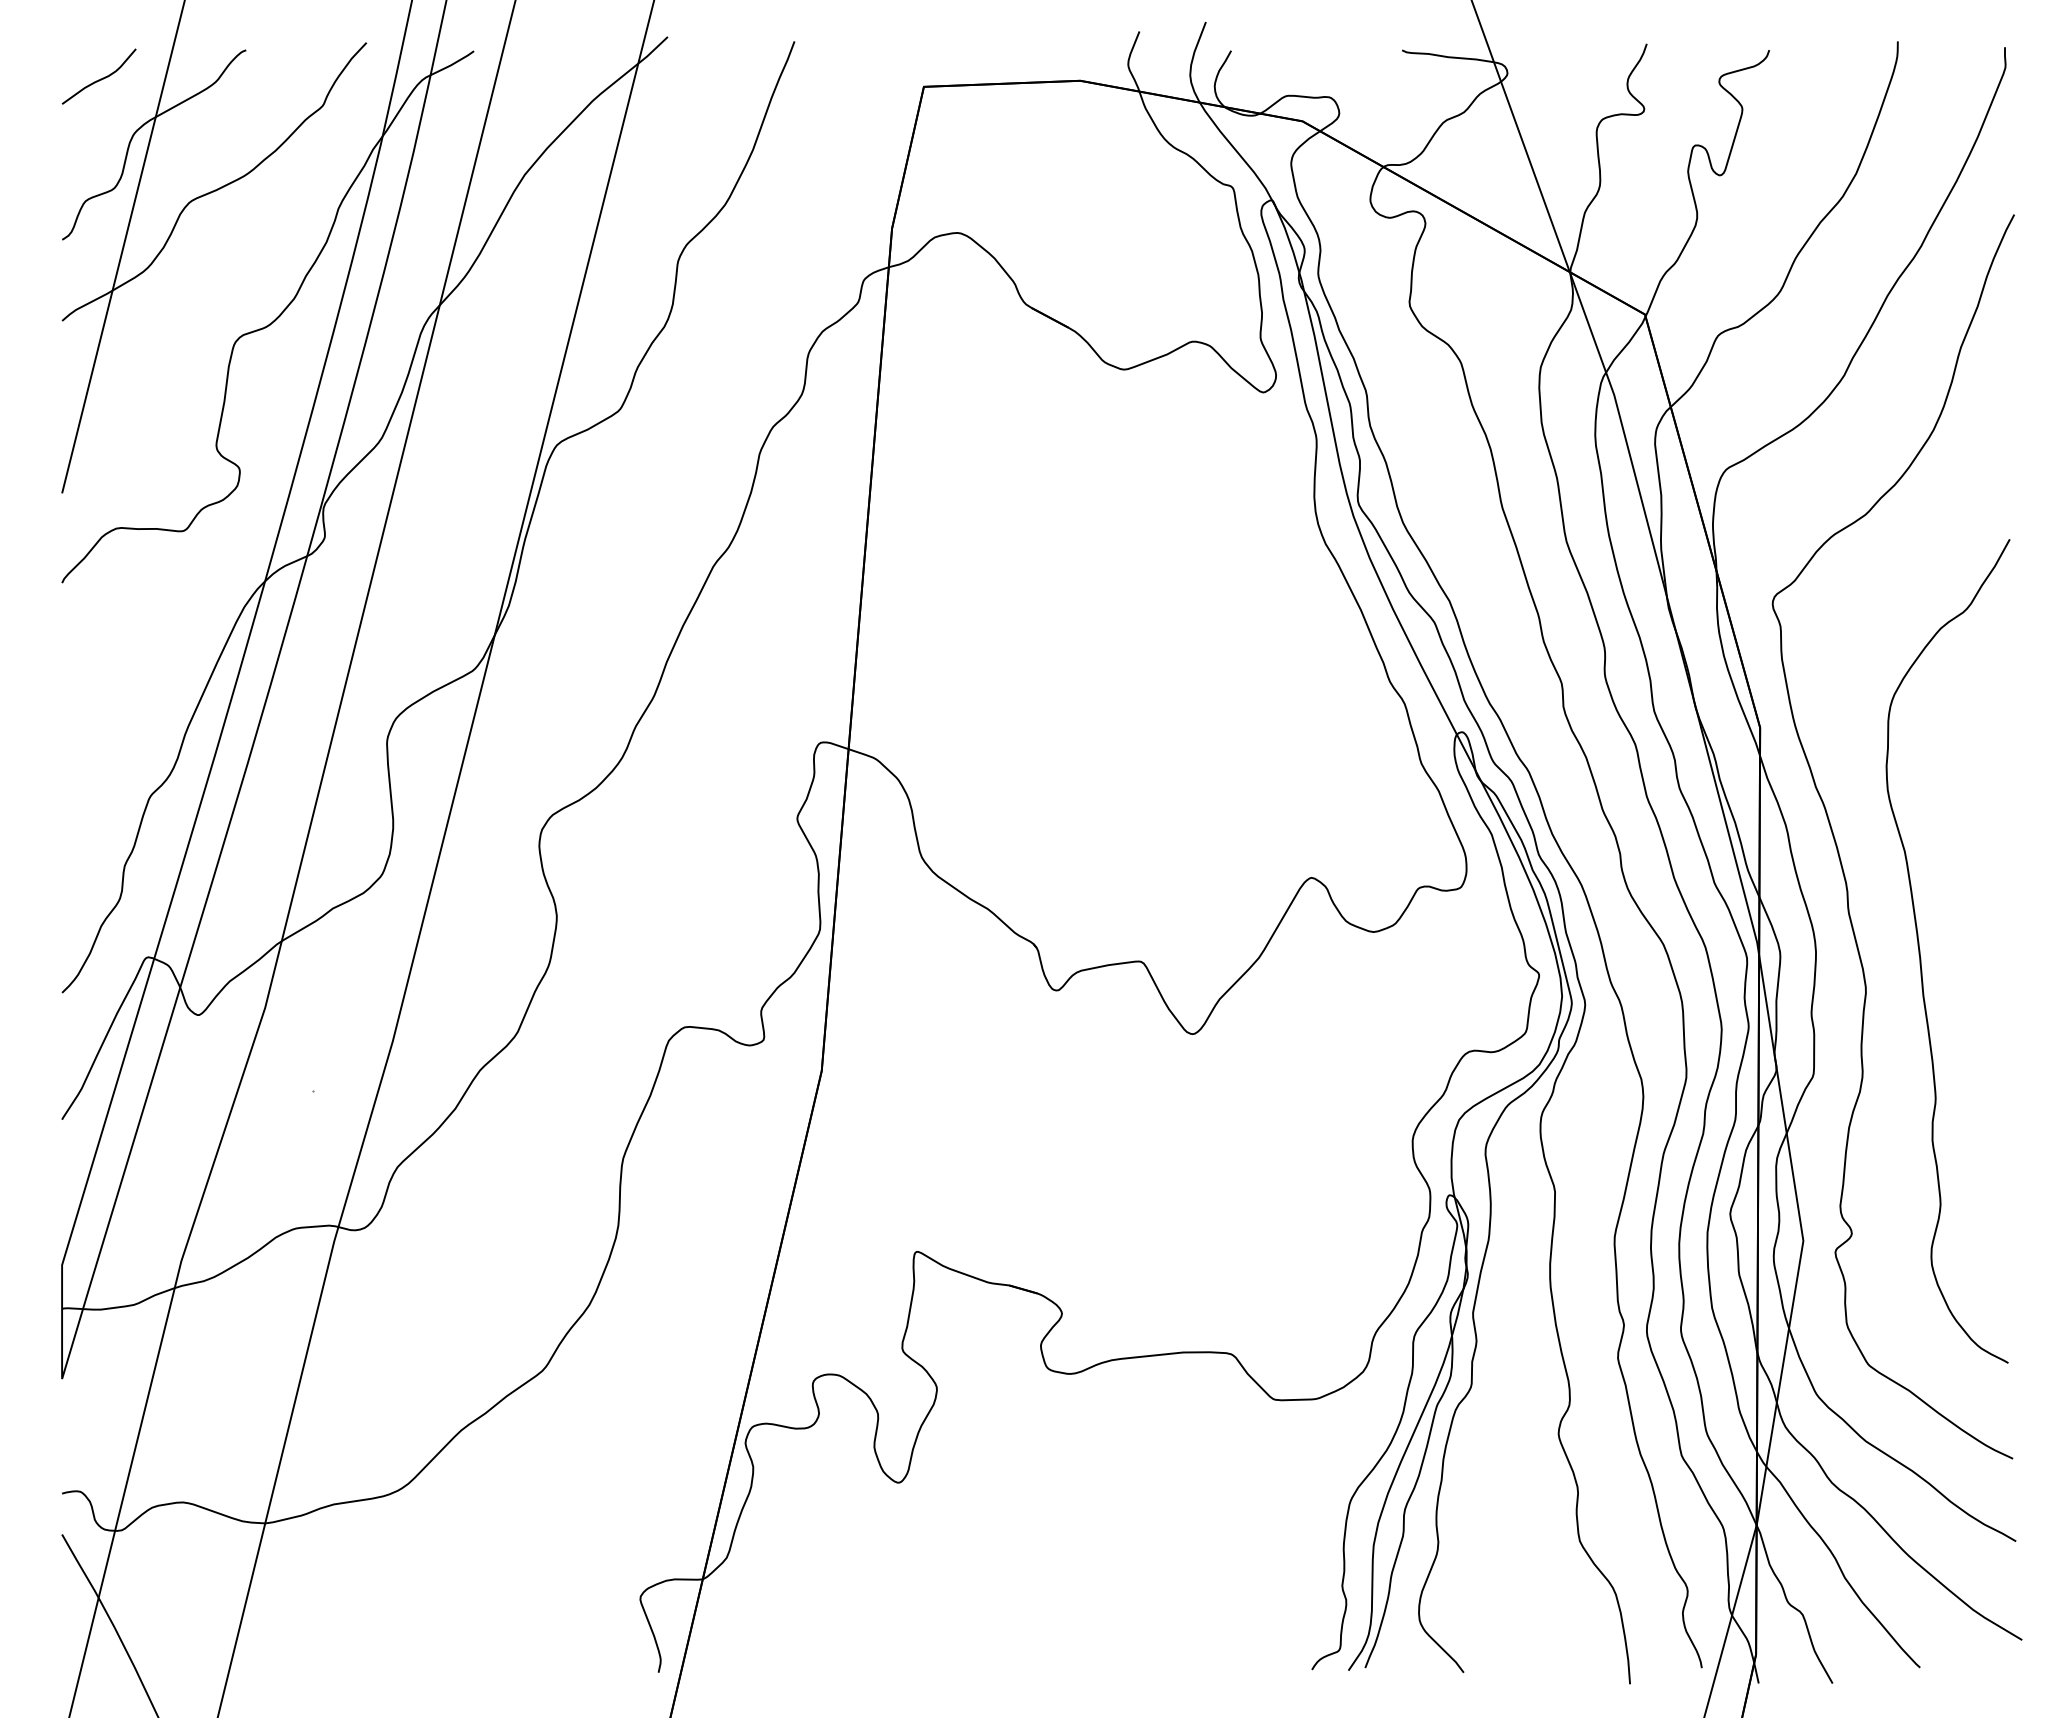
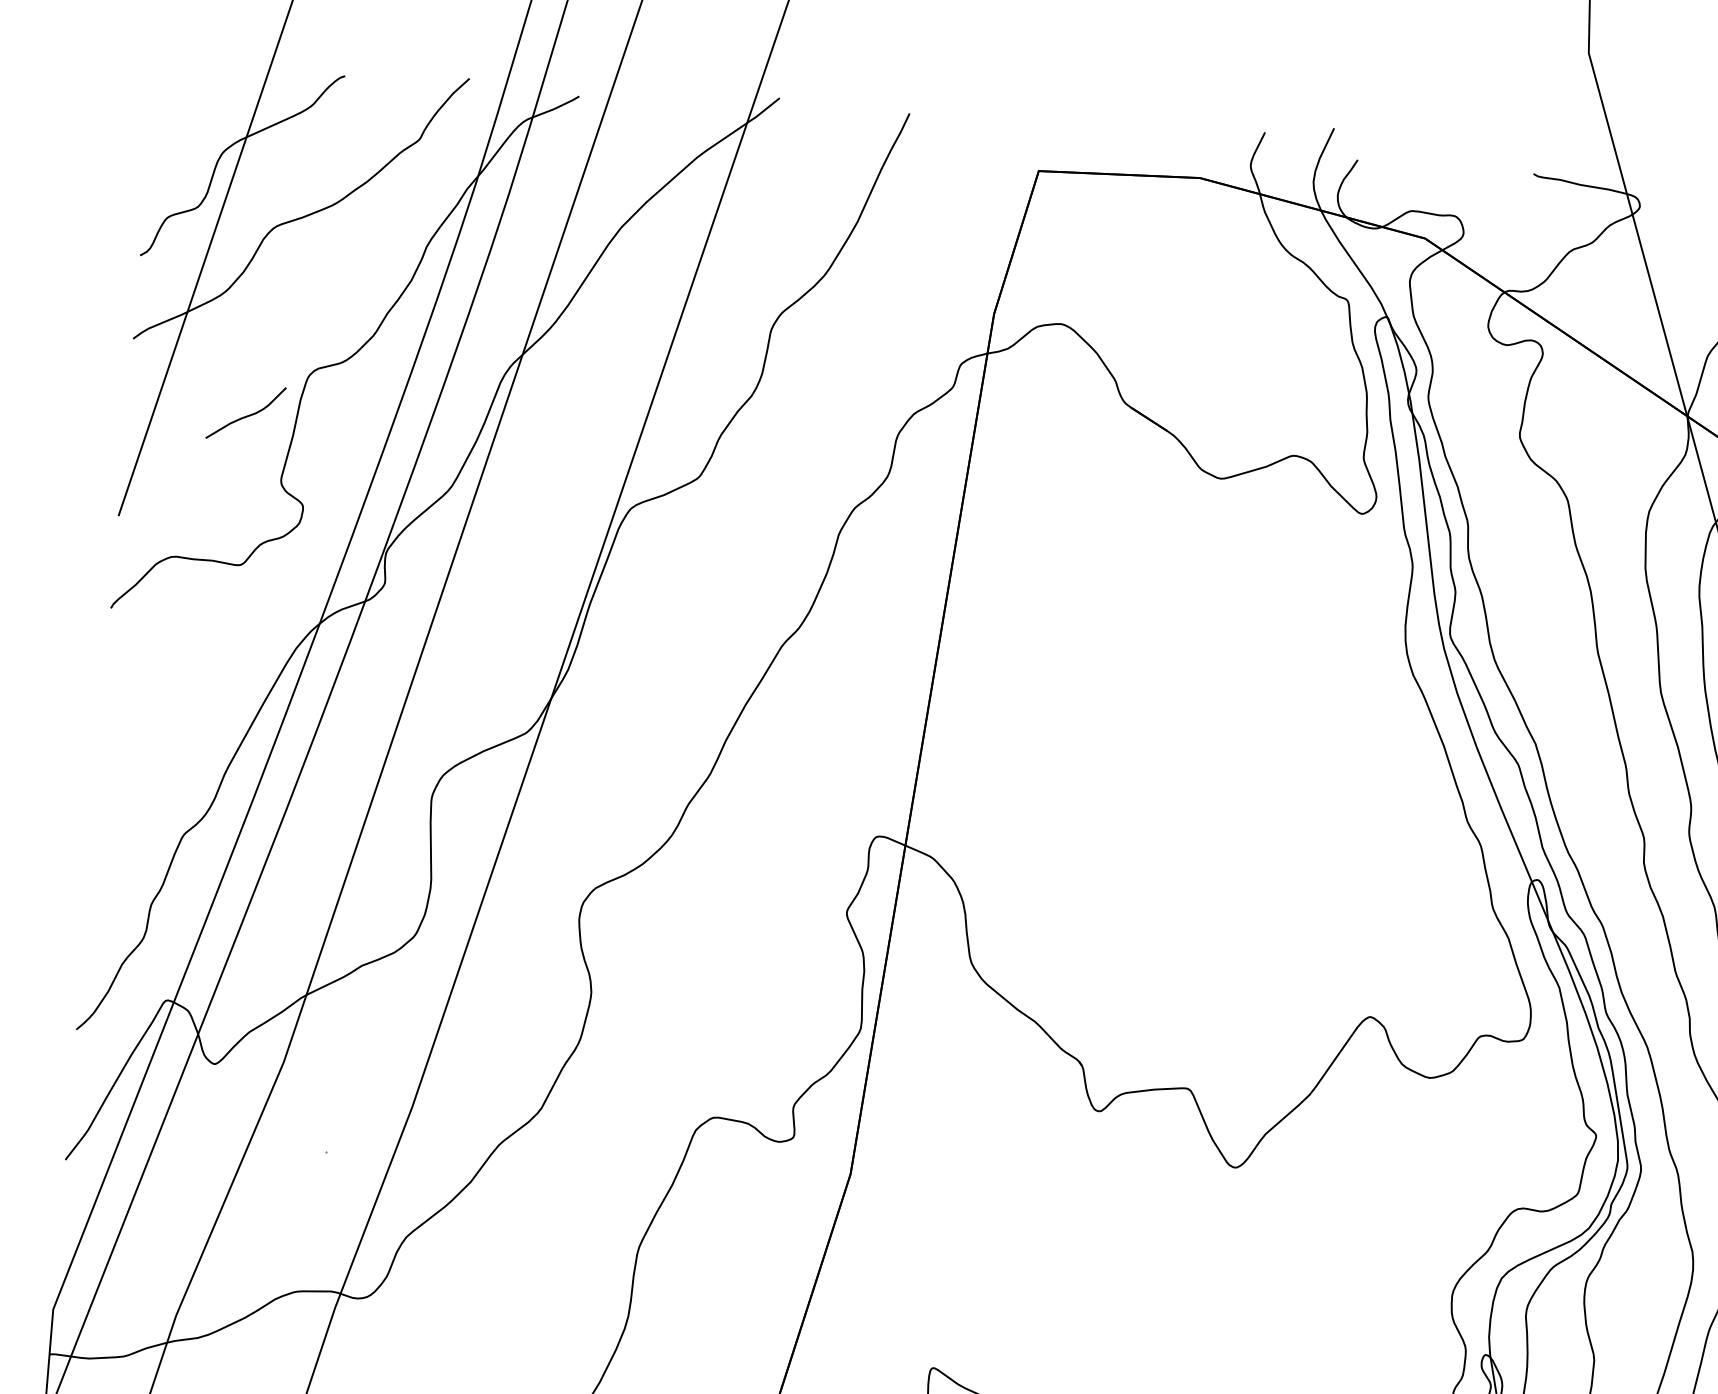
curve: (100, 78) -> (247, 415), moved

